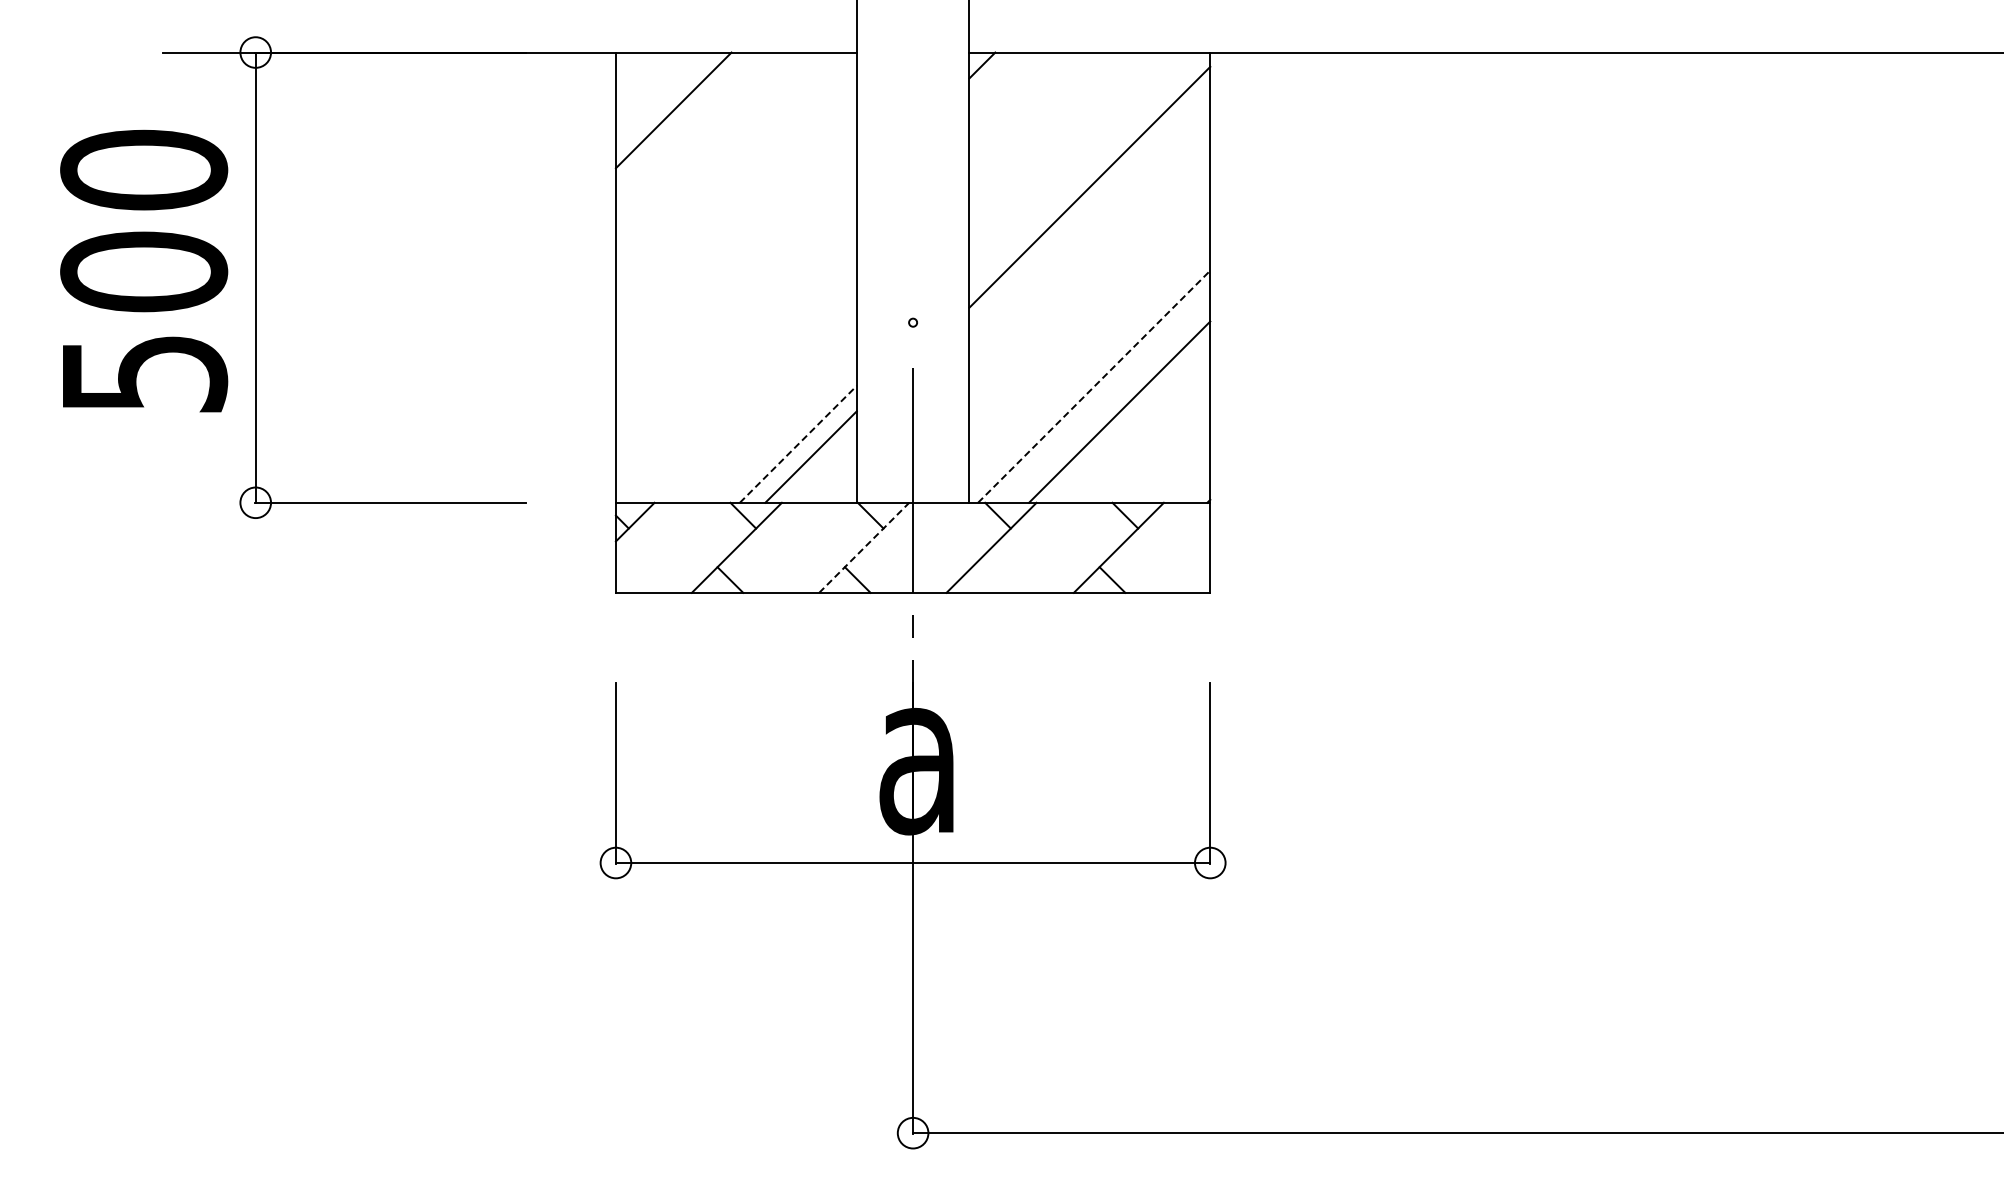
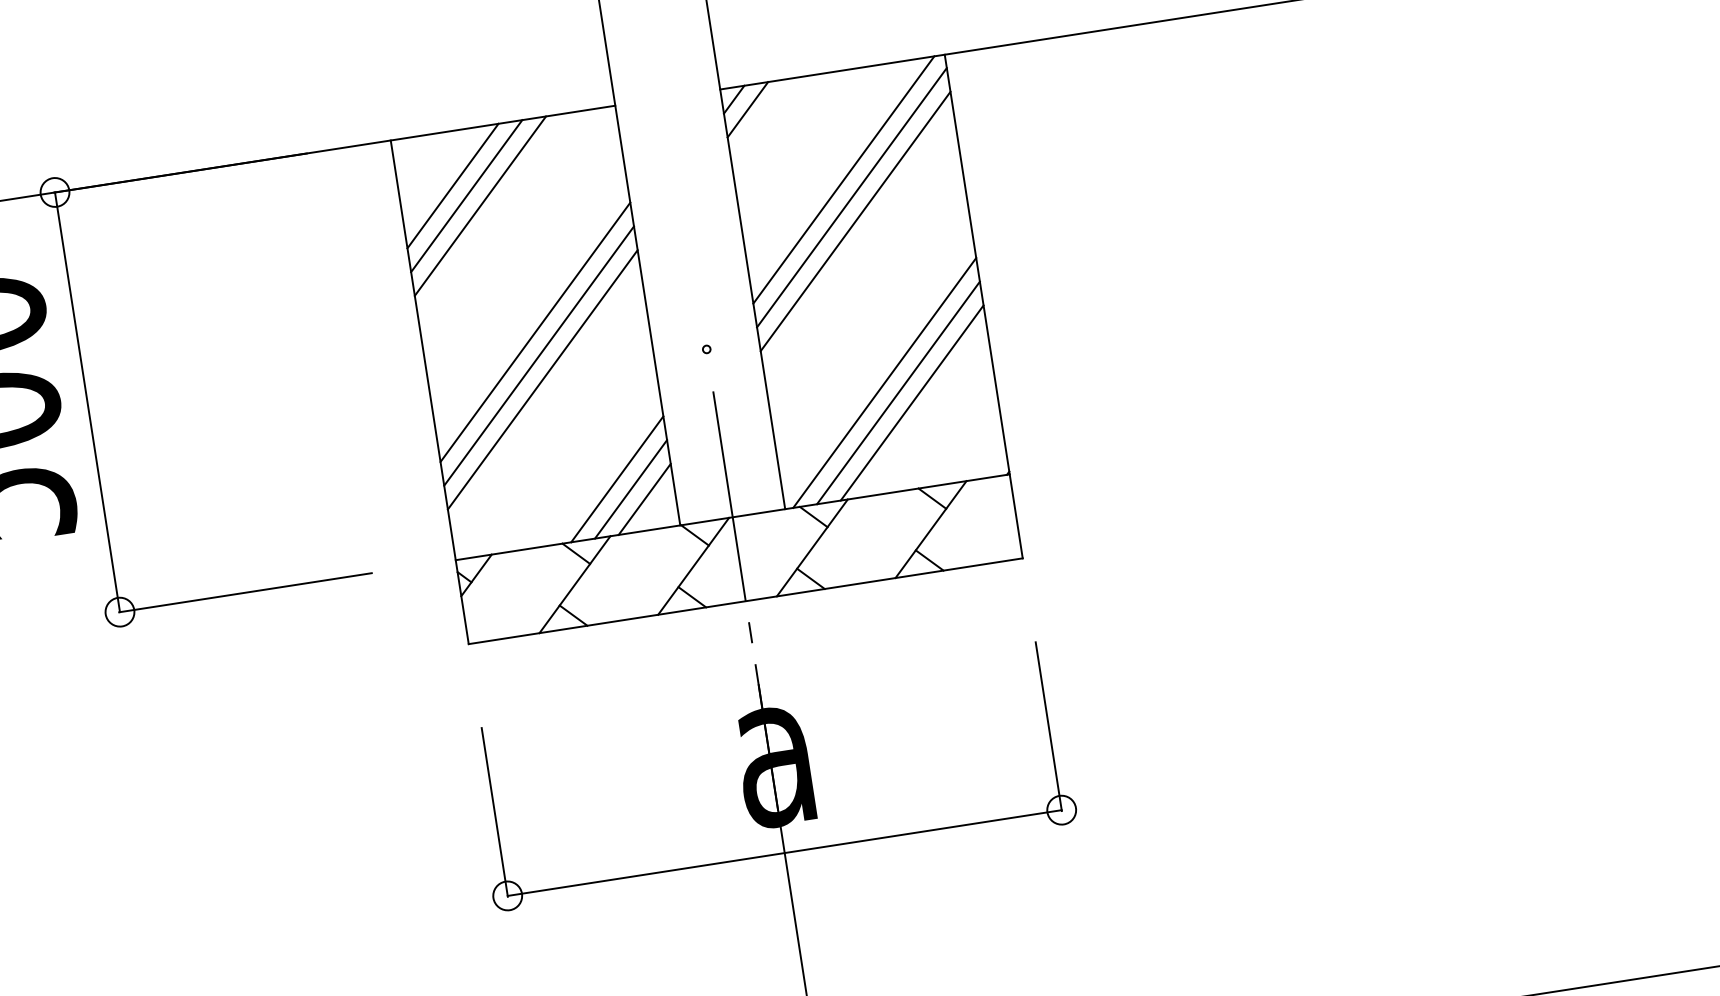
line: (994, 77) -> (747, 109), added
line: (686, 122) -> (466, 195), added
line: (698, 135) -> (479, 205), added
line: (1084, 167) -> (844, 180), added
line: (1089, 212) -> (855, 221), added
line: (735, 276) -> (534, 331), added
line: (735, 302) -> (538, 356), added
line: (735, 327) -> (541, 379), added
line: (1094, 386) -> (885, 382), dashed -> solid
line: (1106, 399) -> (898, 393), added
line: (798, 444) -> (617, 479), dashed -> solid
line: (823, 469) -> (644, 499), added
line: (864, 547) -> (693, 565), dashed -> solid
line: (984, 579) -> (810, 578), added

